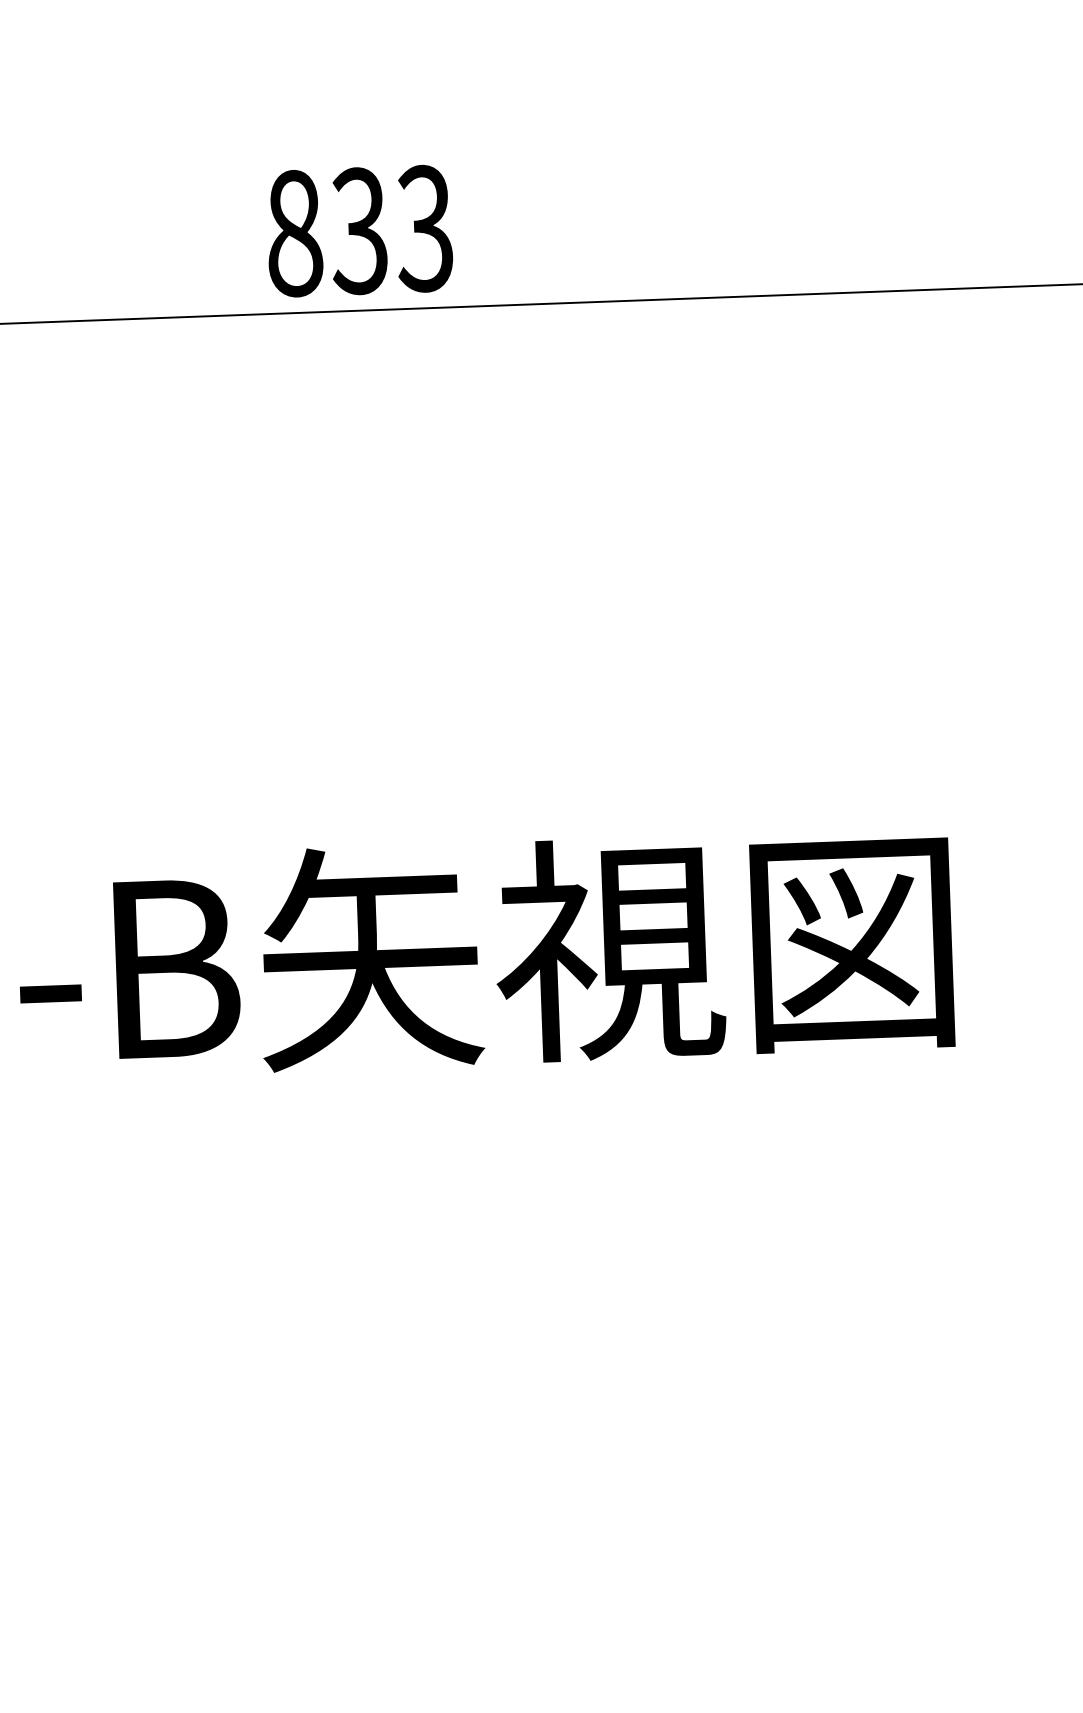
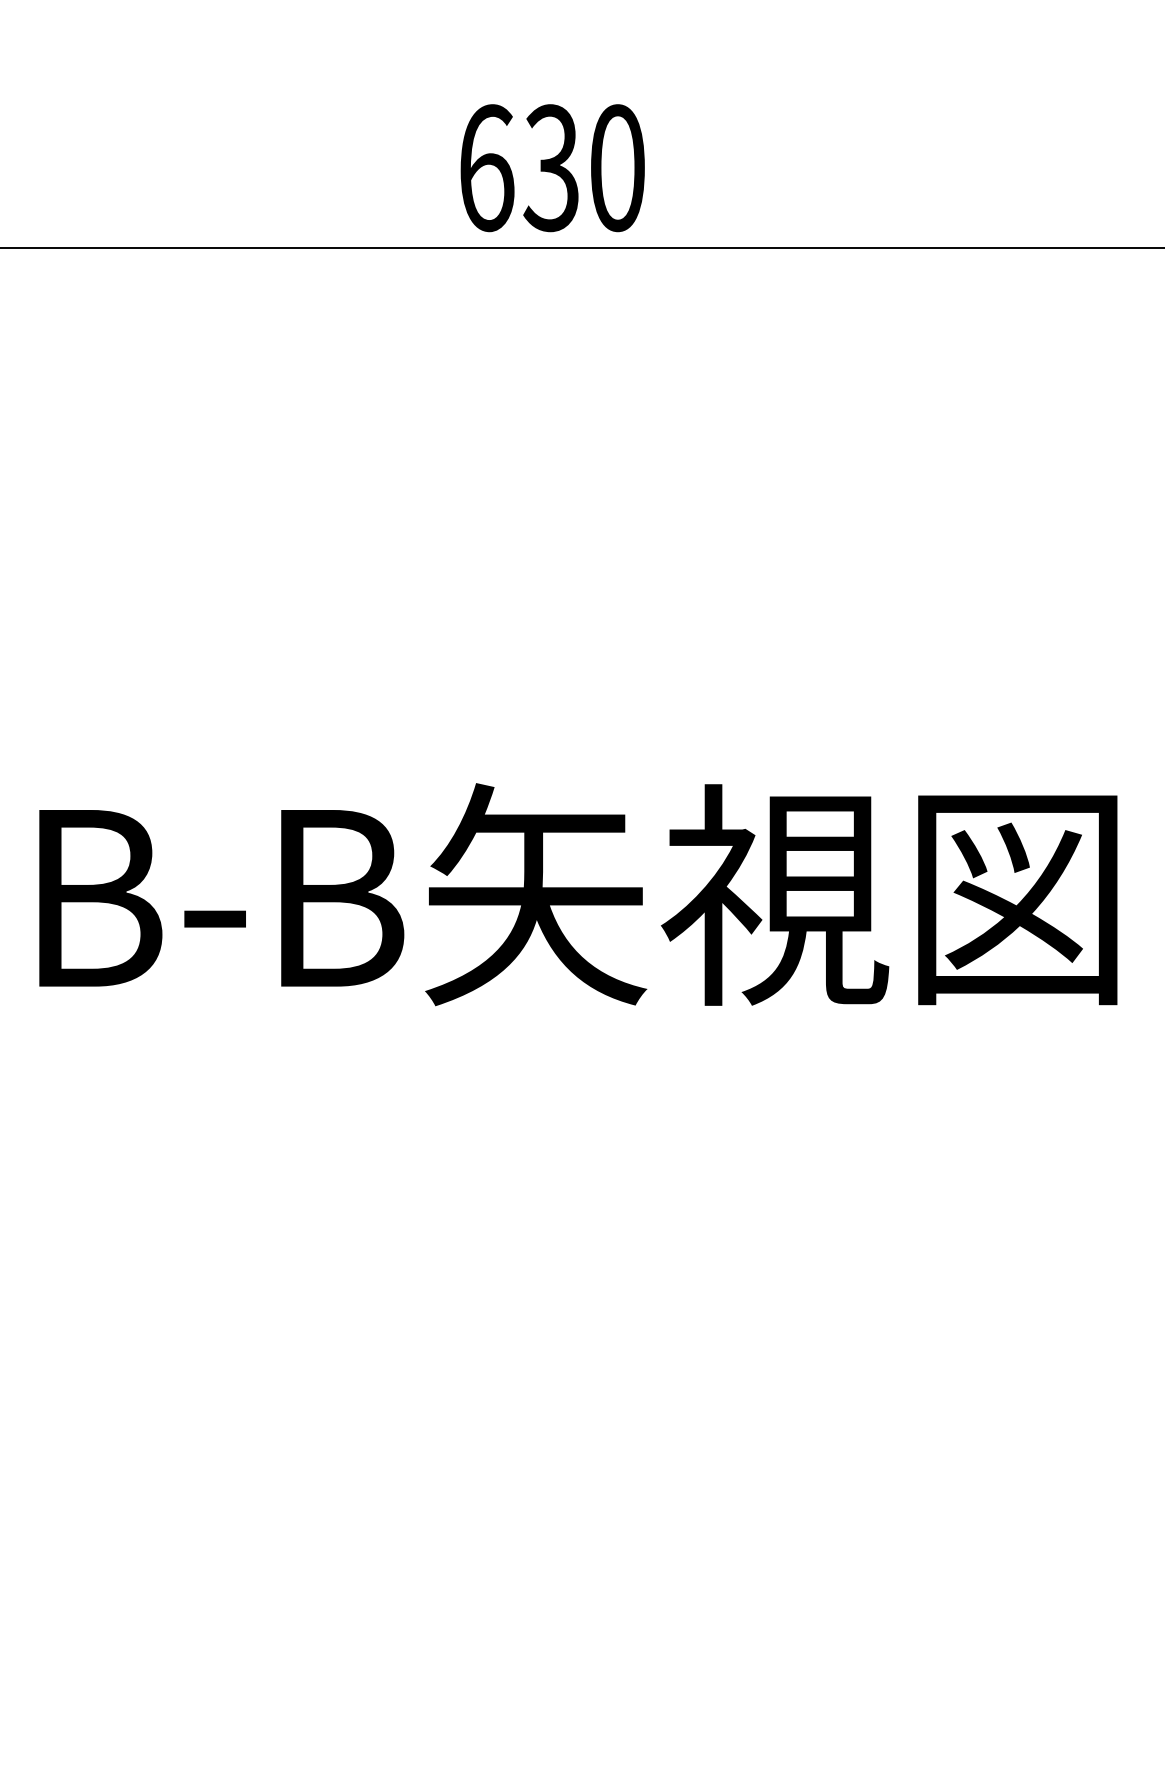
text: (359, 231) -> (551, 168), 833 -> 630

